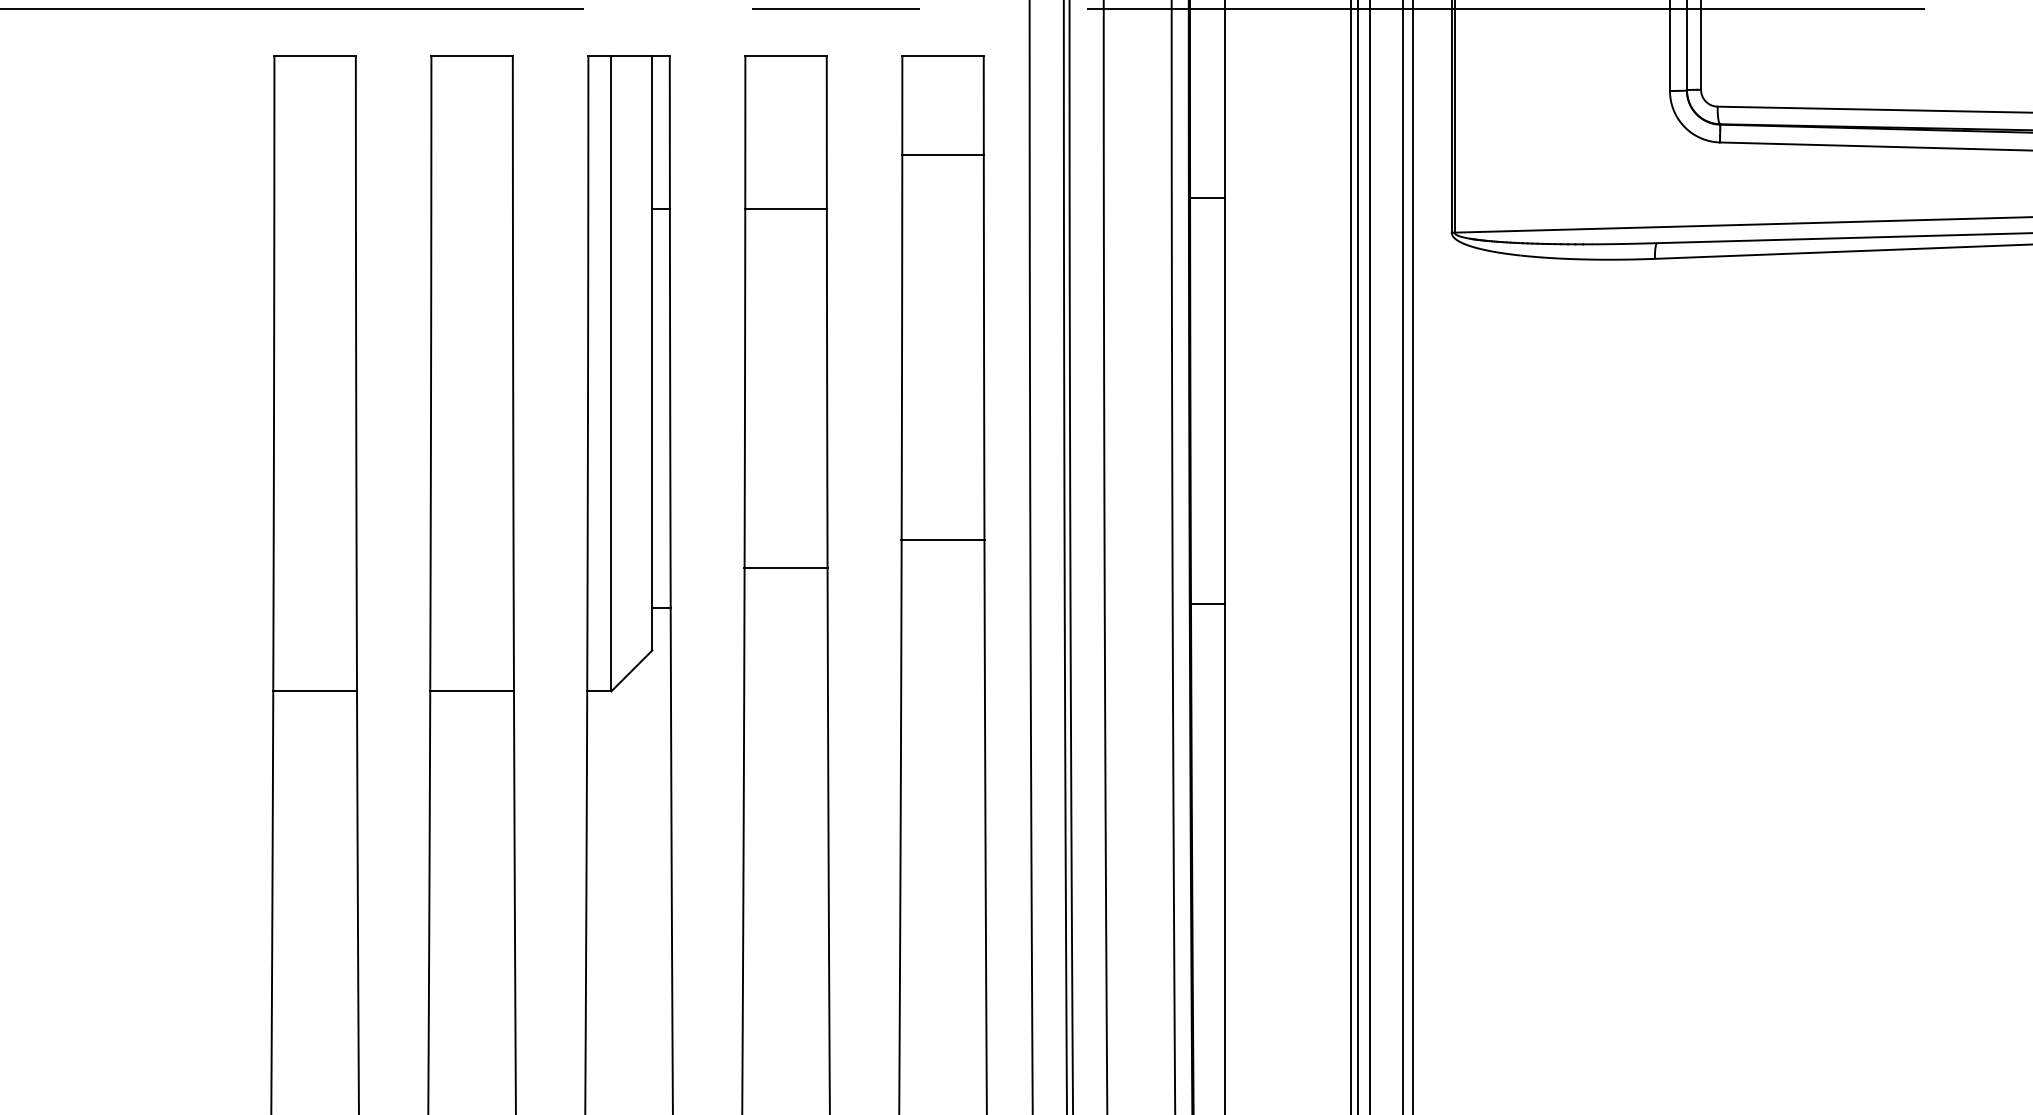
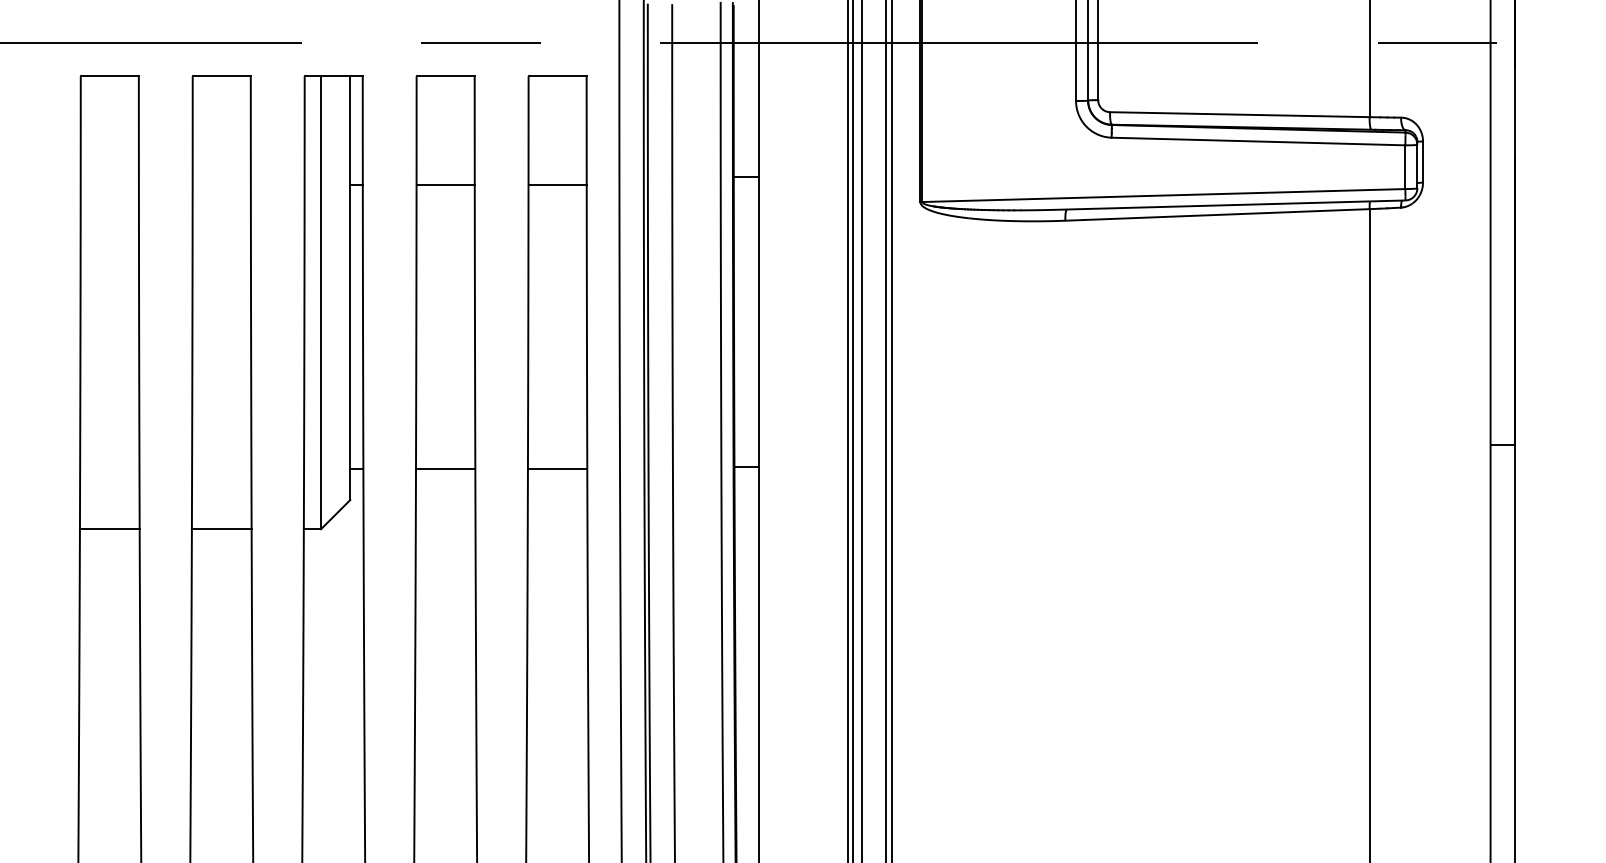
line: (942, 154) -> (557, 184), moved
line: (942, 540) -> (557, 469), moved
line: (785, 568) -> (445, 469), moved

